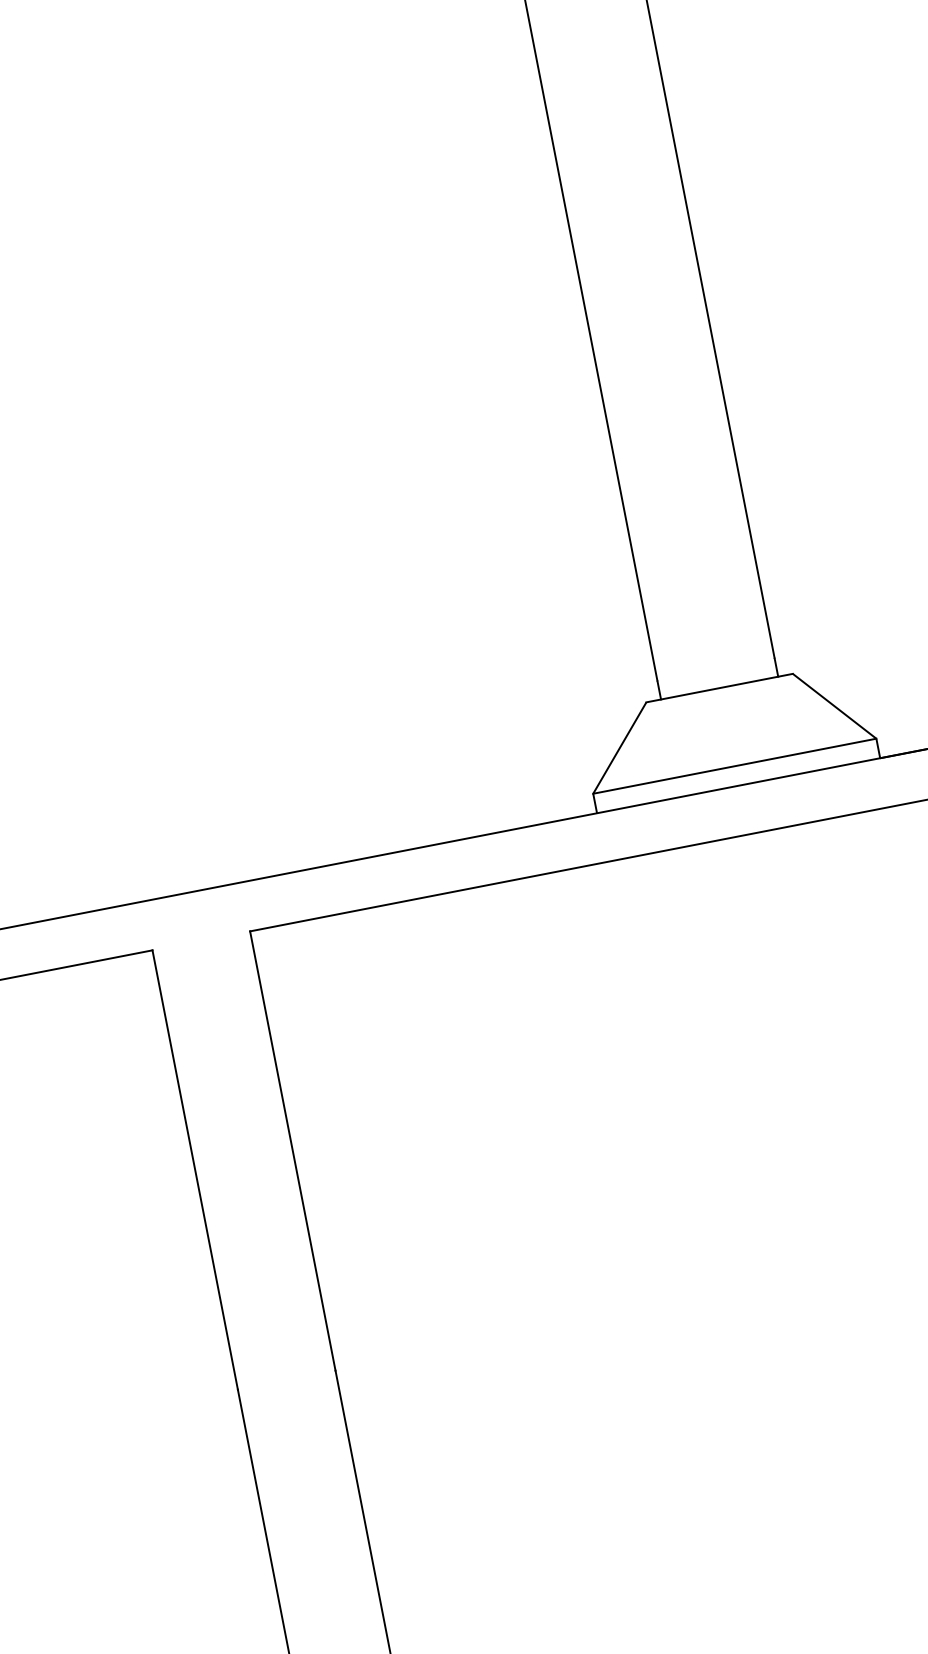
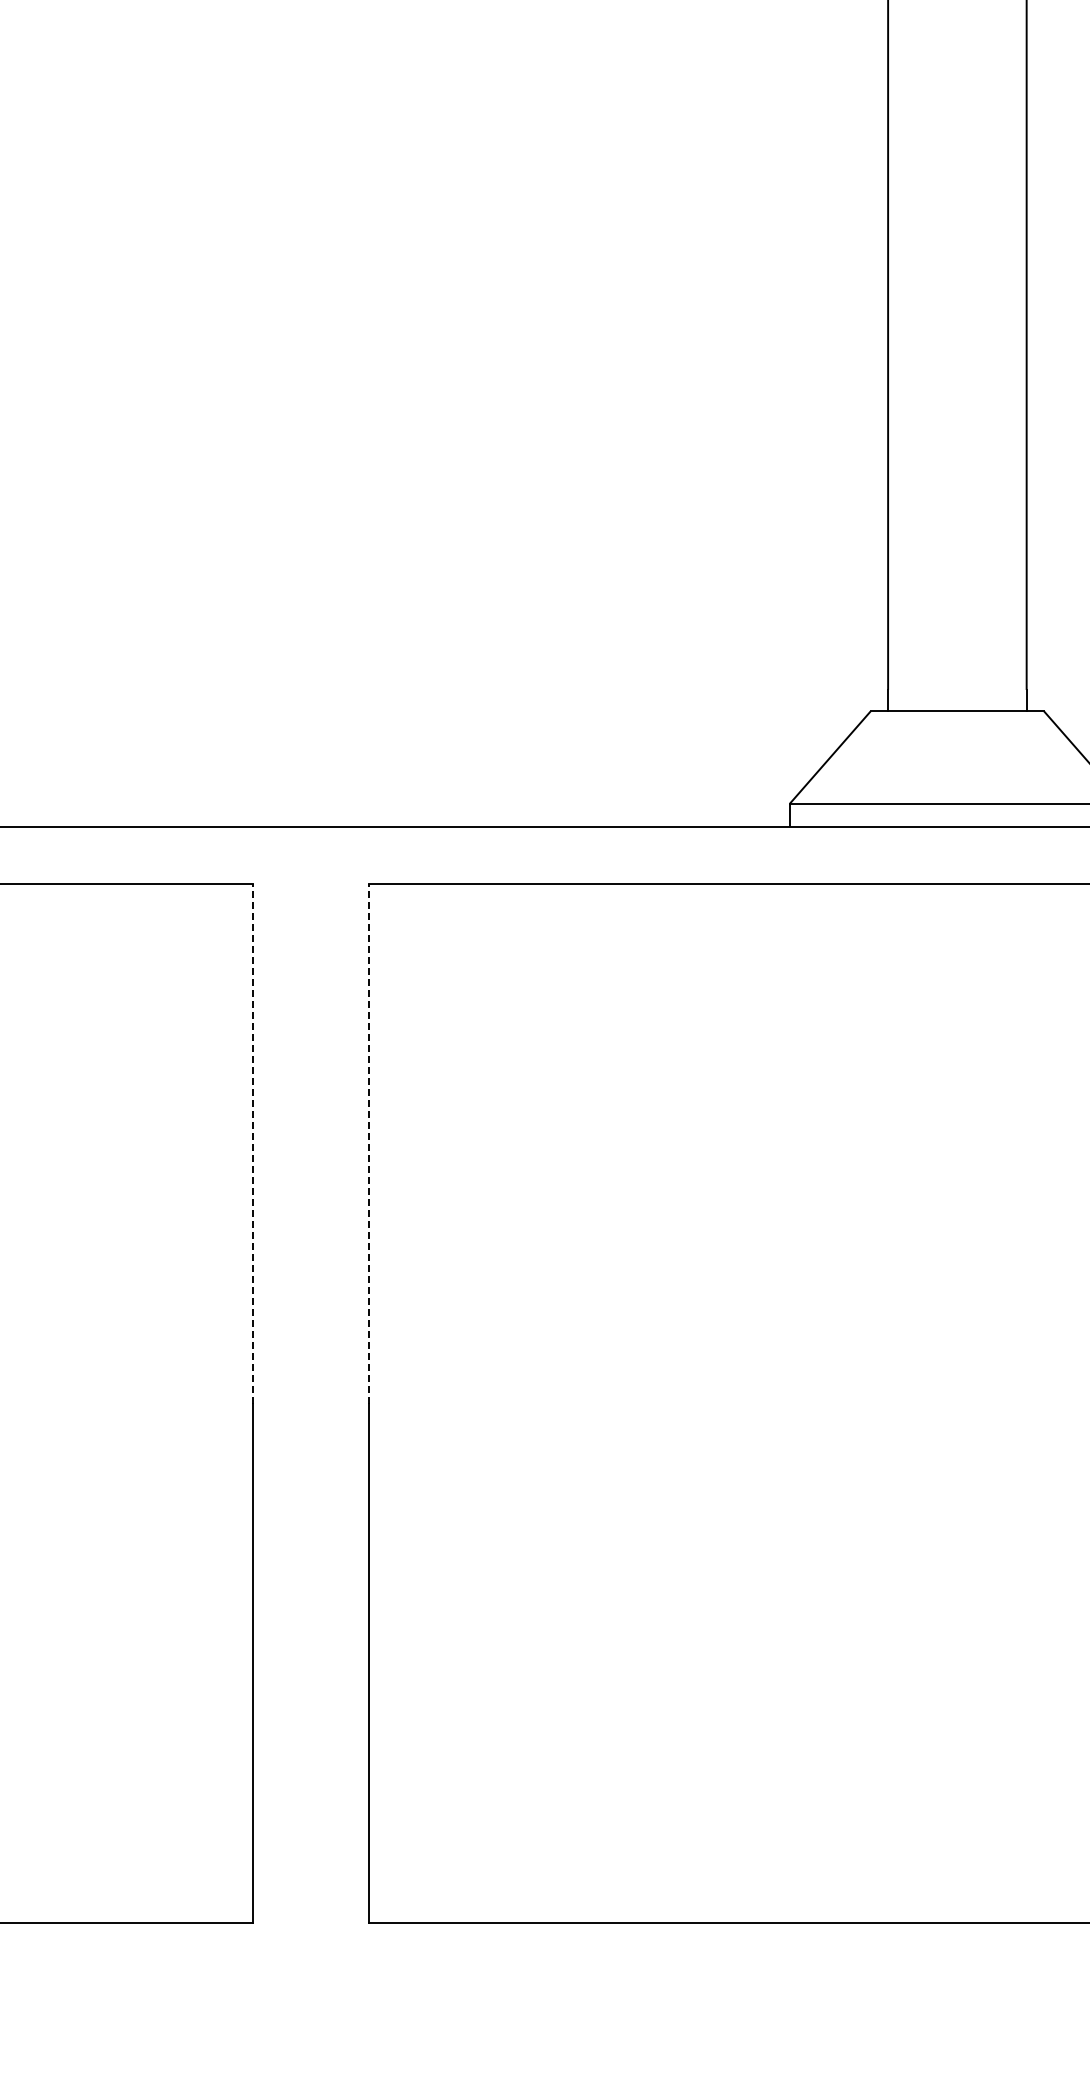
line: (292, 1151) -> (368, 1144), solid -> dashed
line: (195, 1170) -> (253, 1144), solid -> dashed

